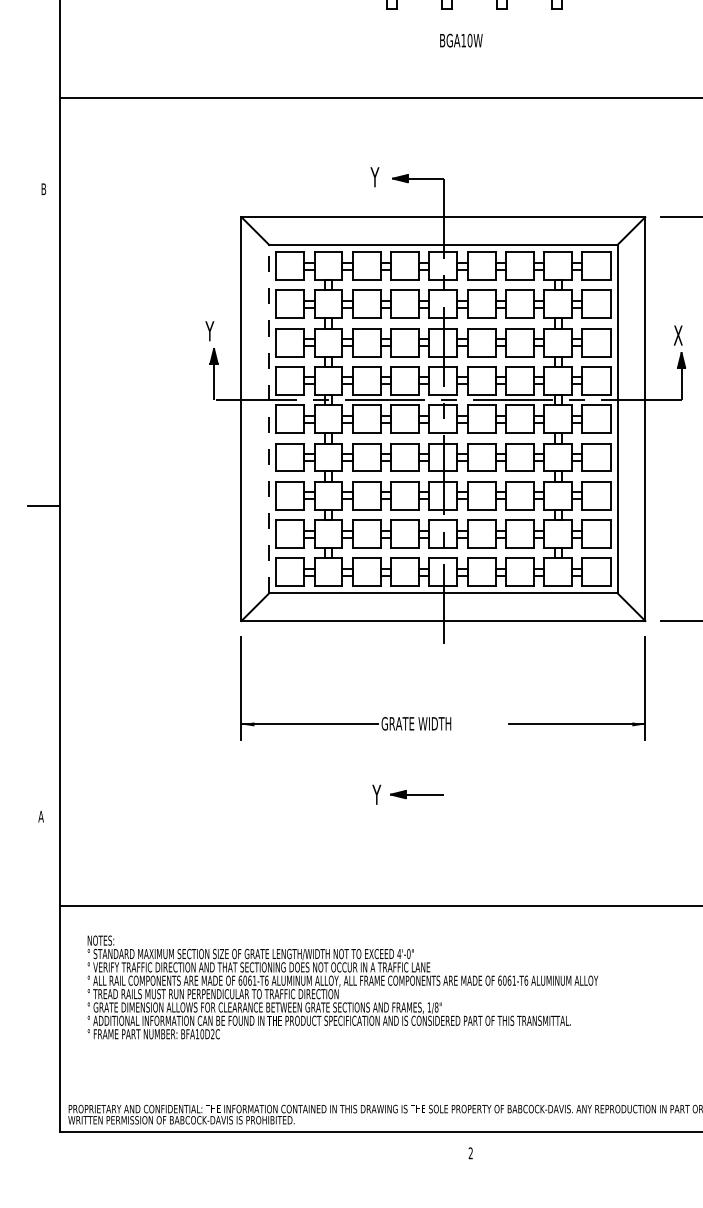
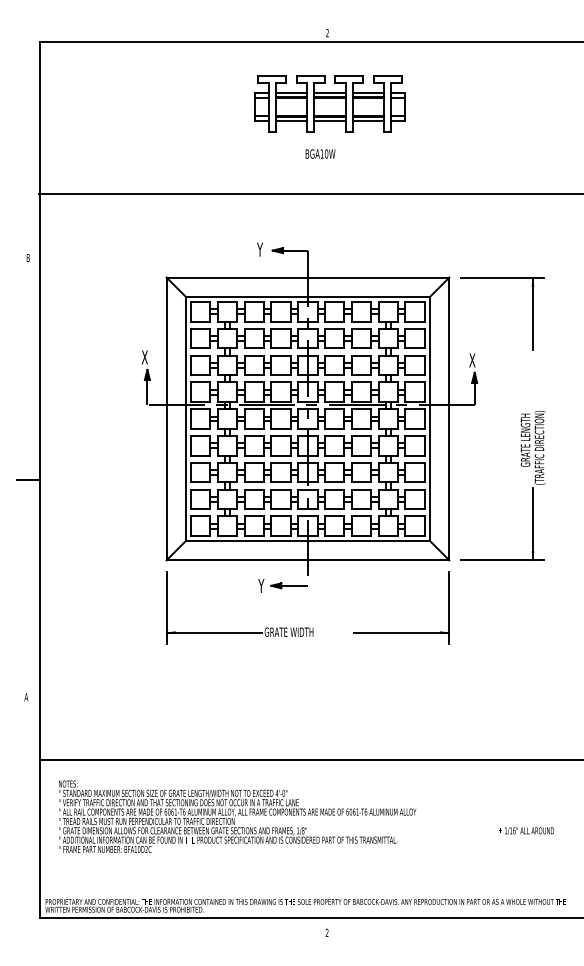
text: (209, 331) -> (144, 357), Y -> X
line: (269, 418) -> (186, 418), dashed -> solid
part: (407, 794) -> (282, 585), moved

